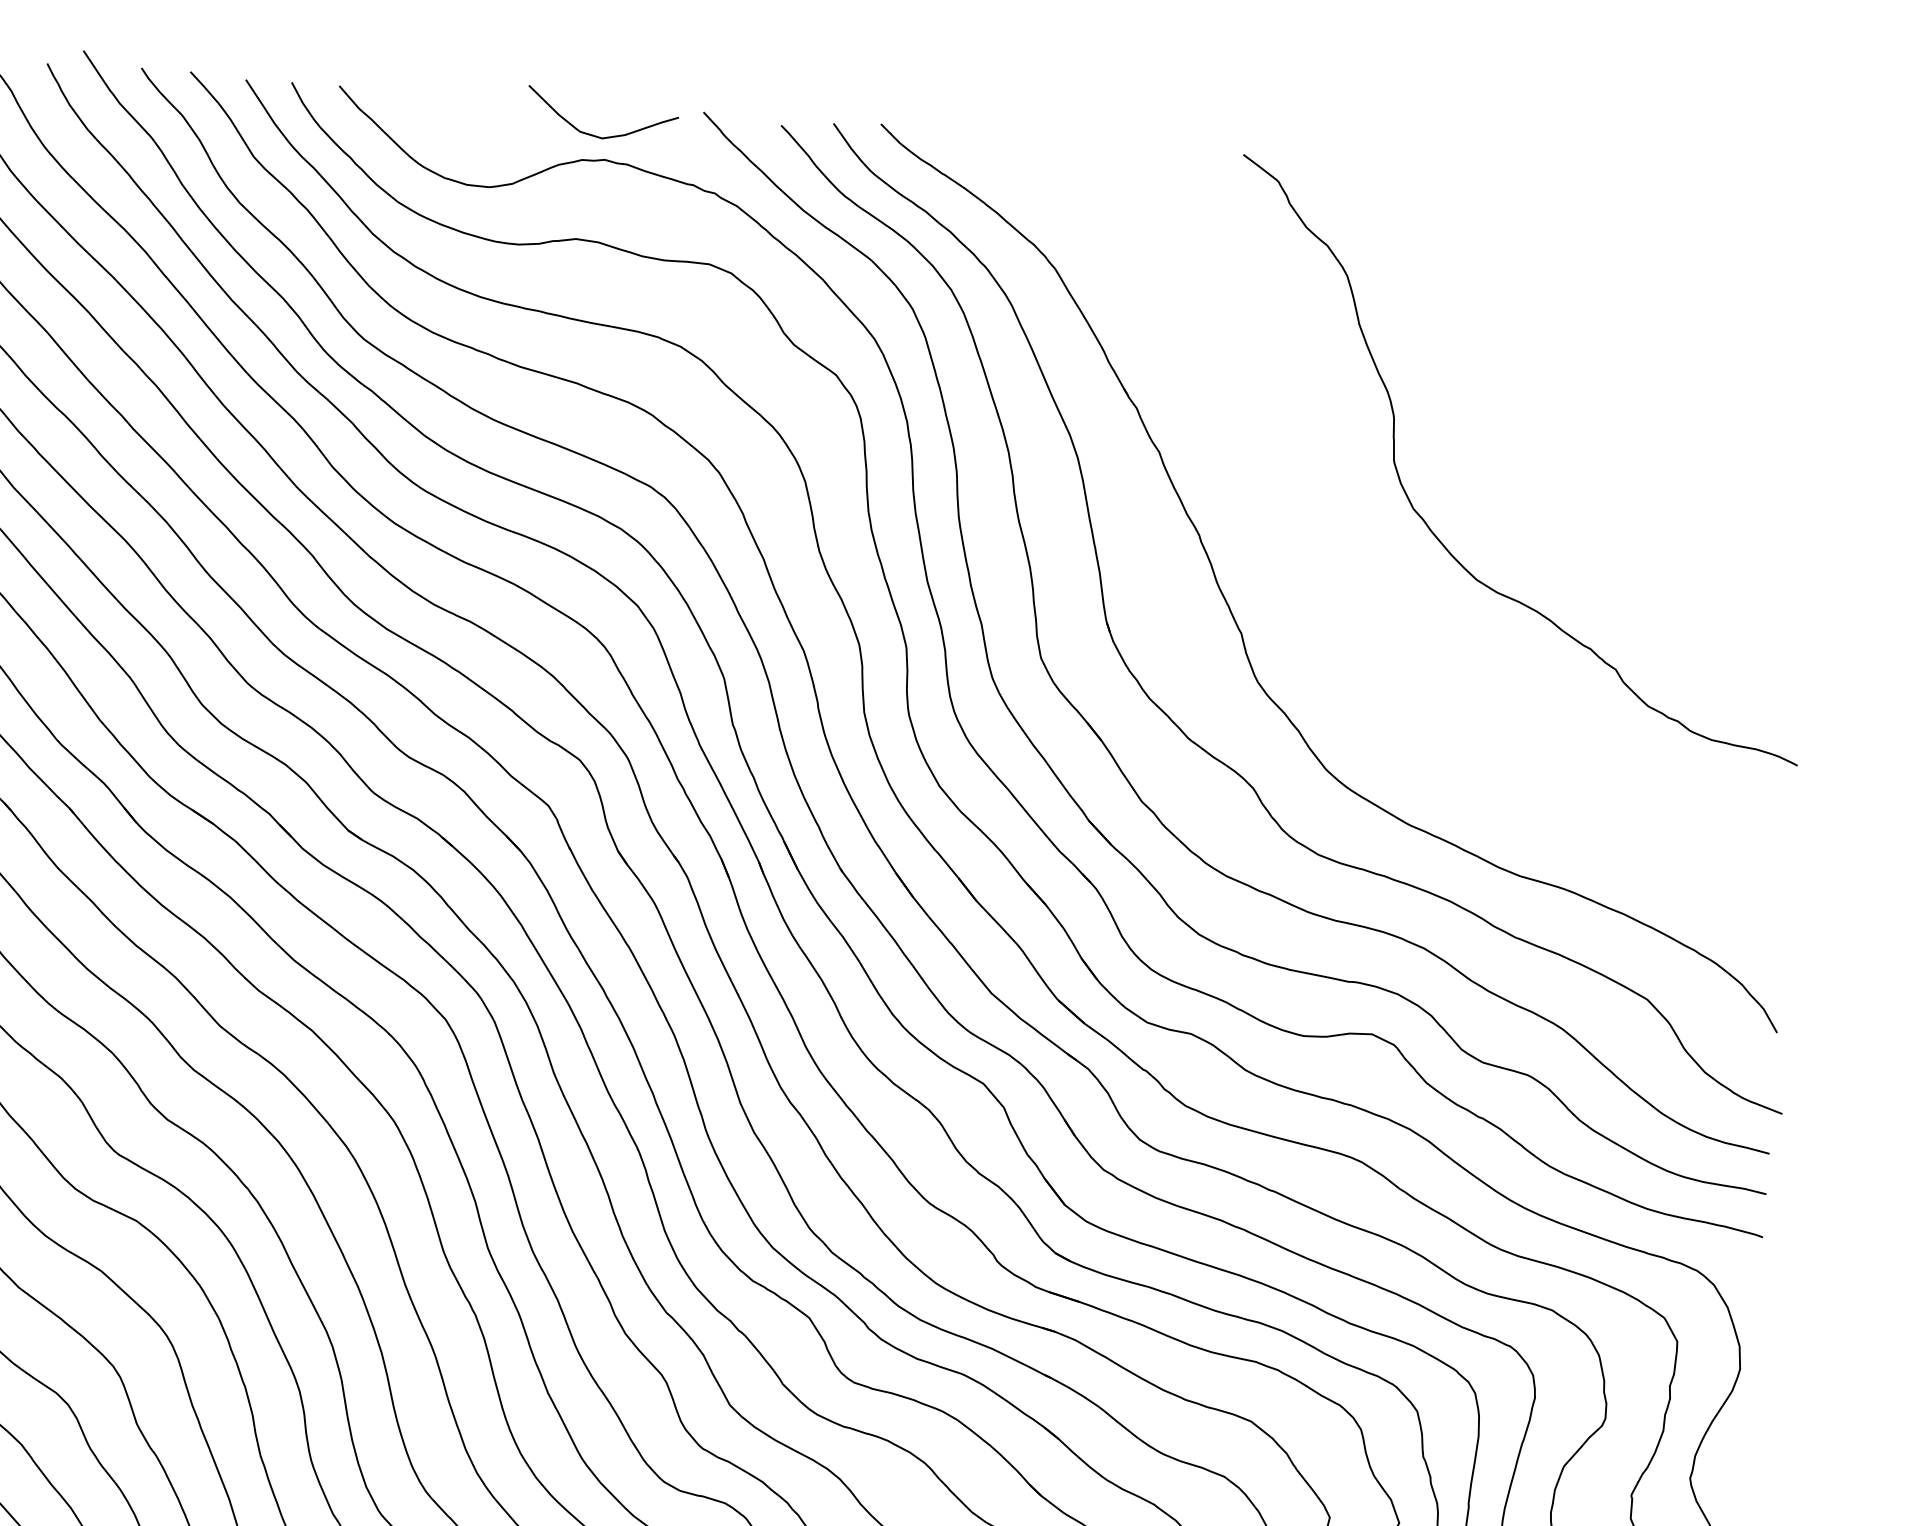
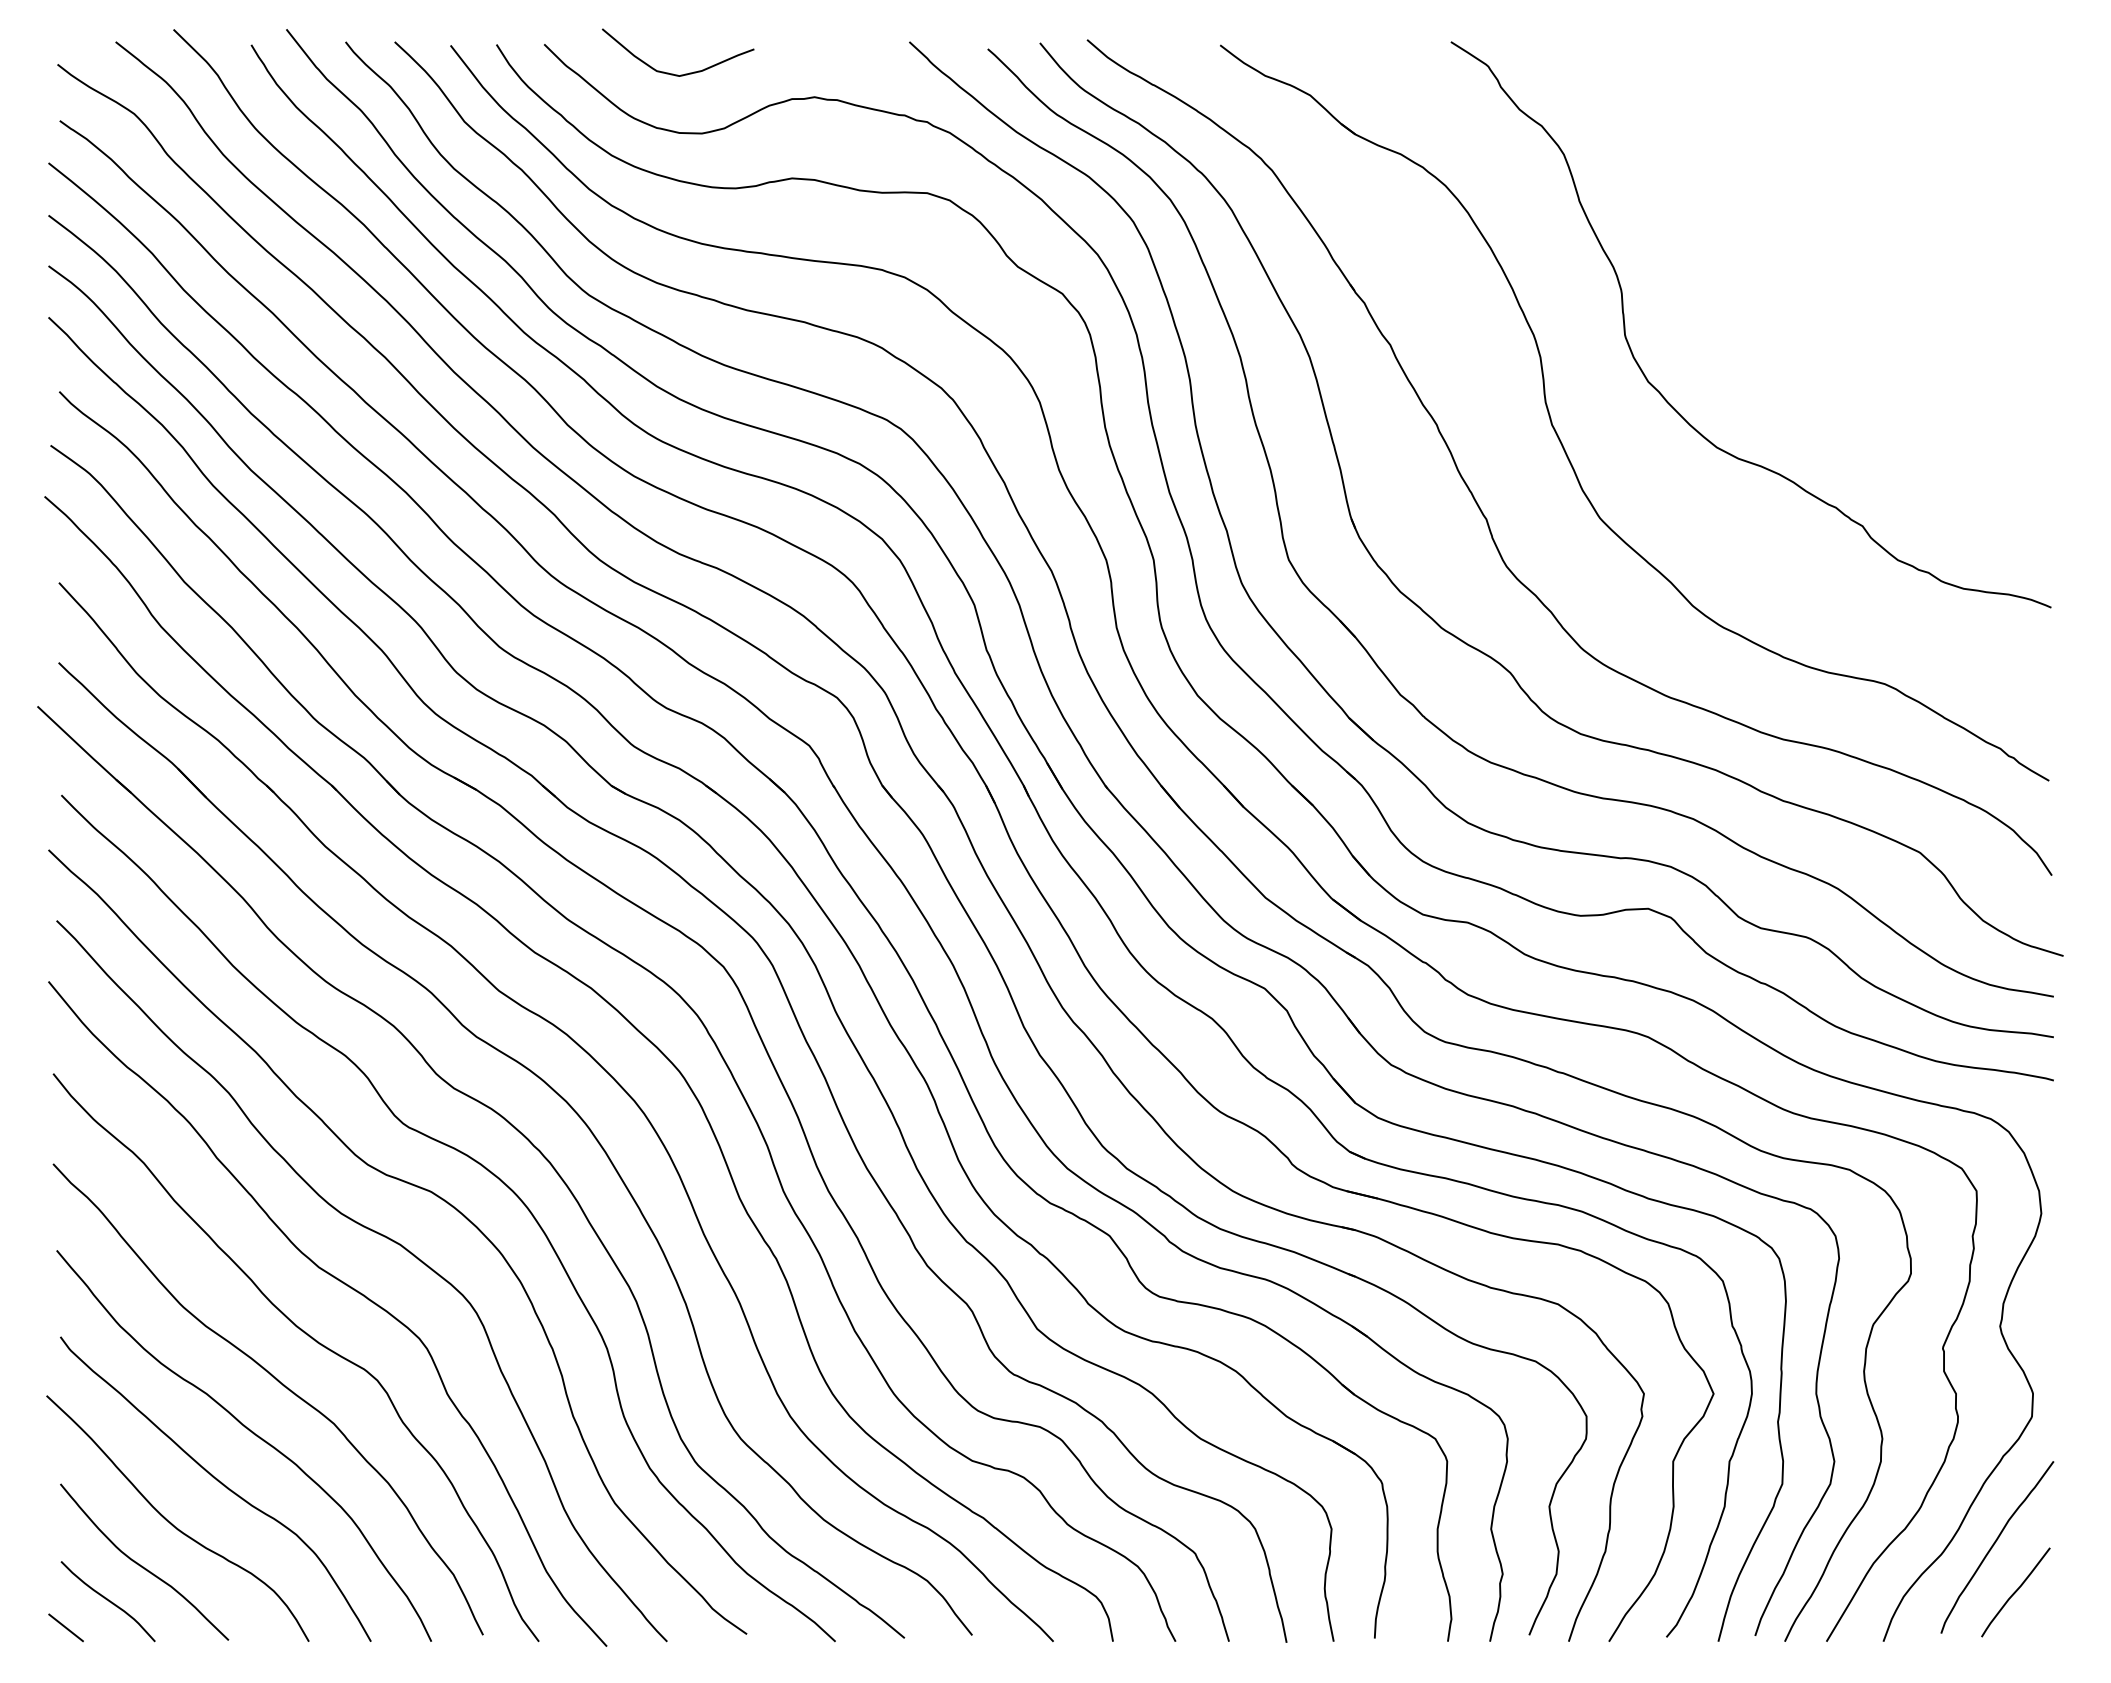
curve: (596, 135) -> (673, 73), moved
part: (1324, 567) -> (1564, 447), added

